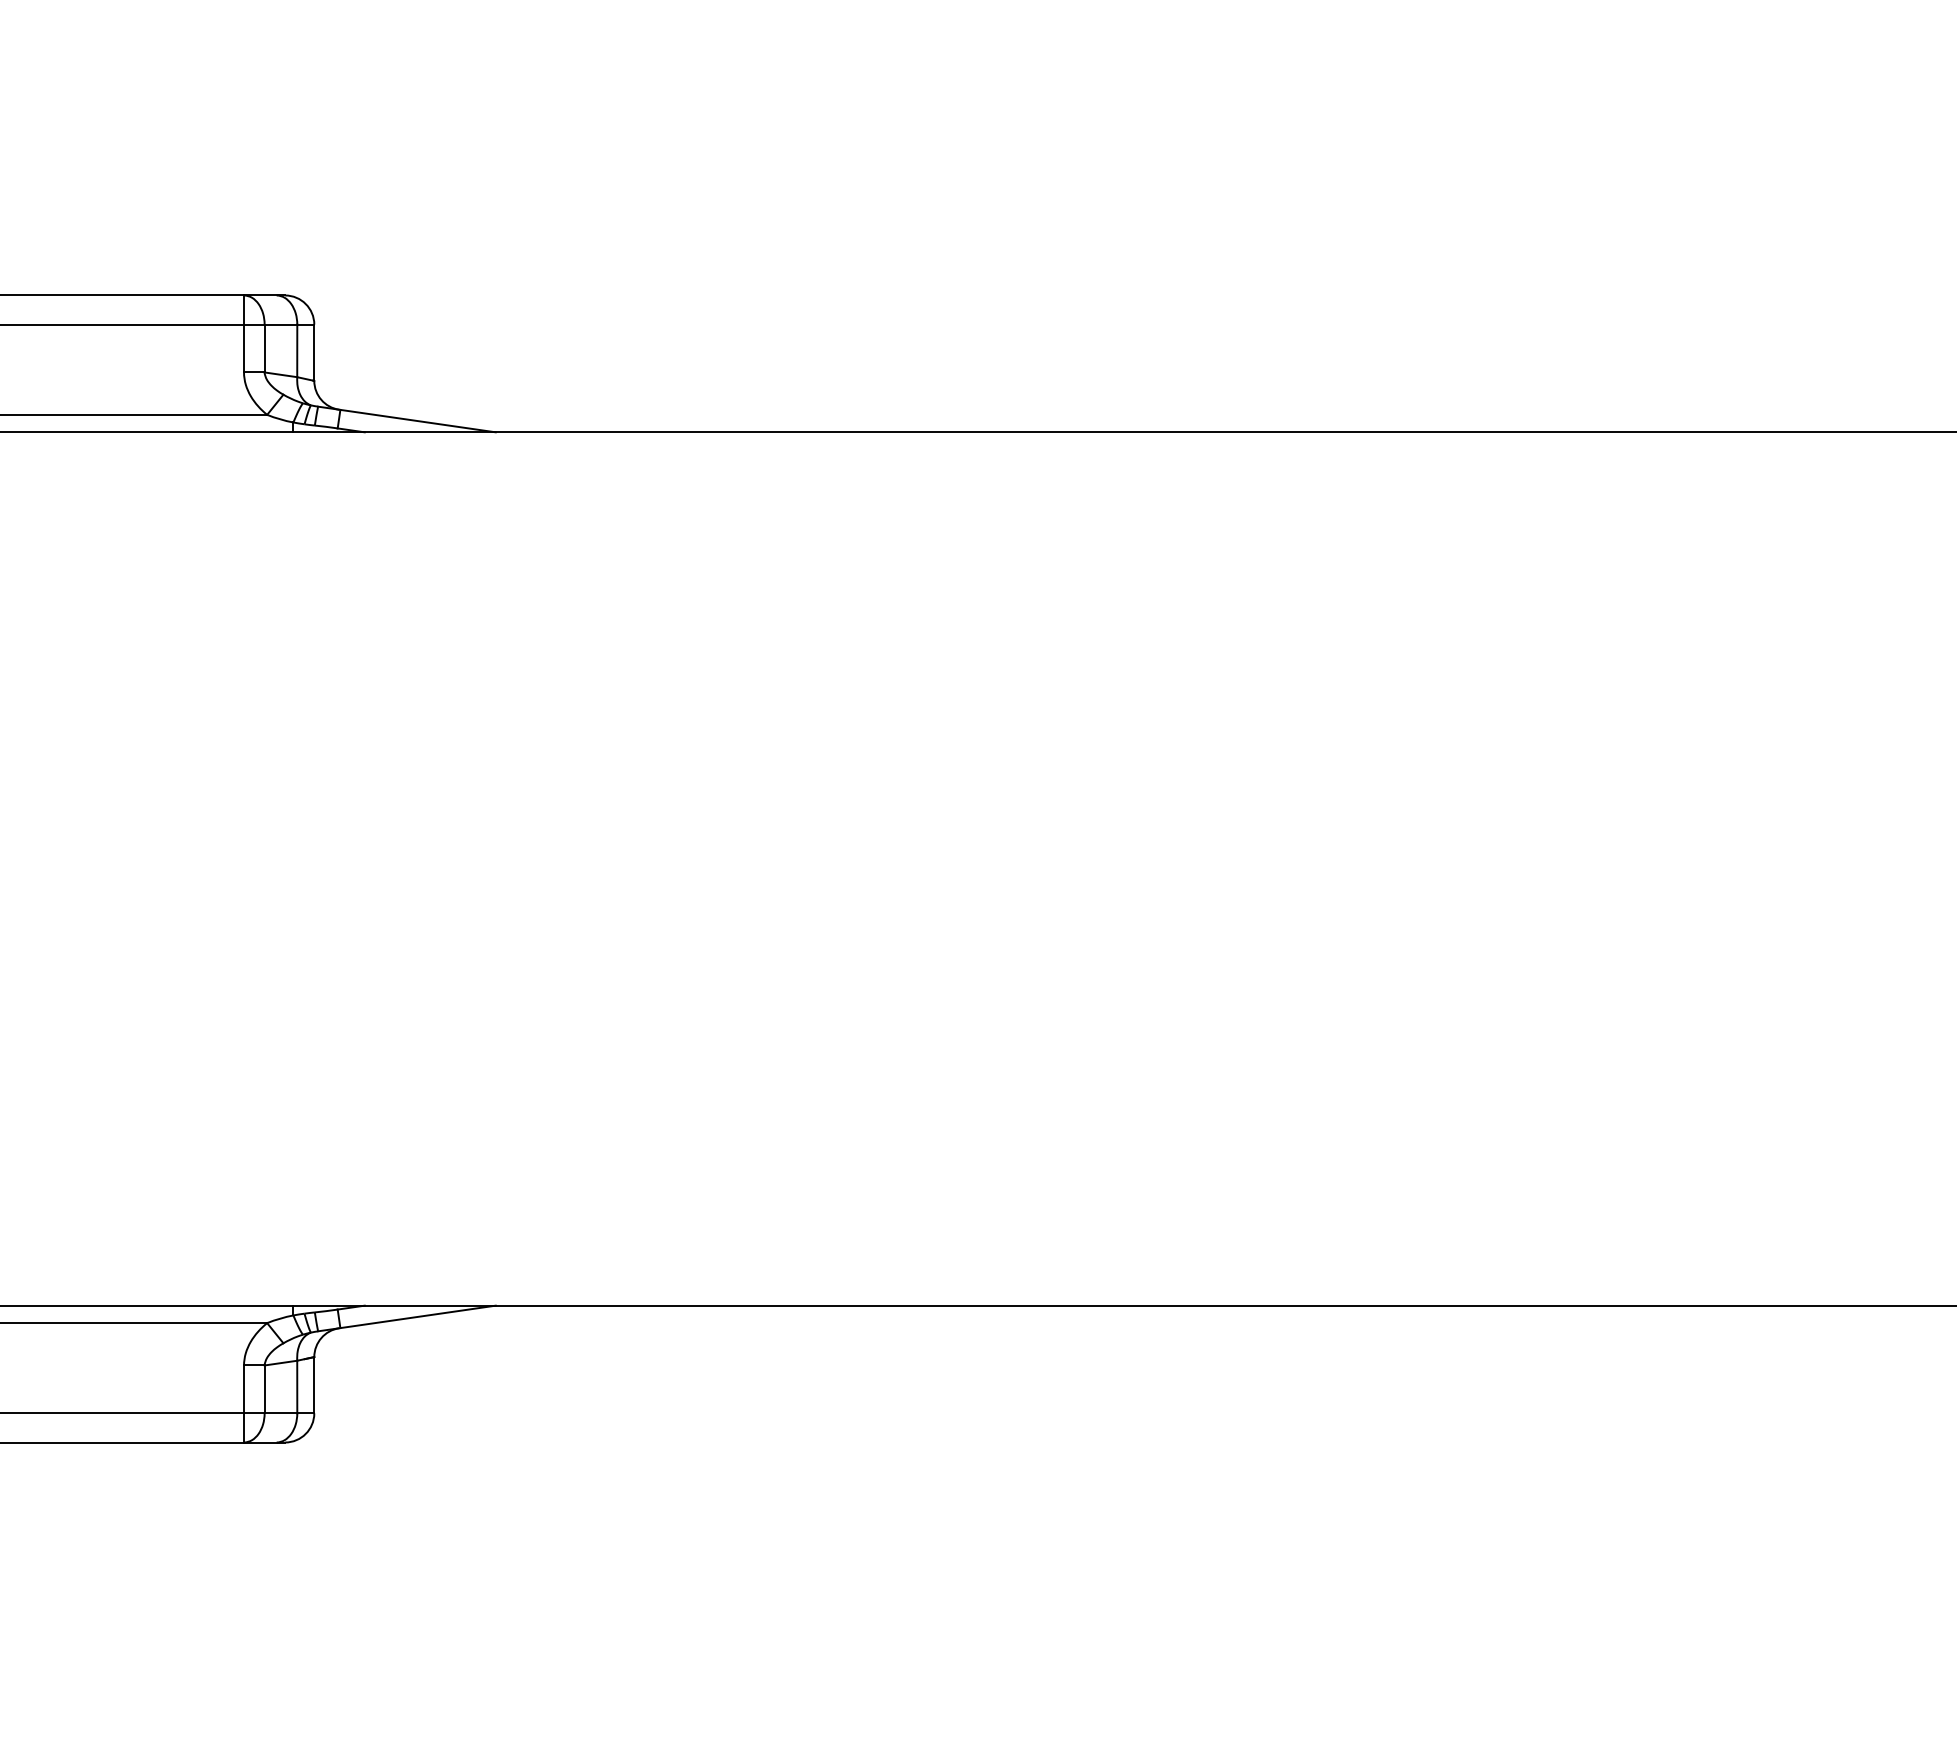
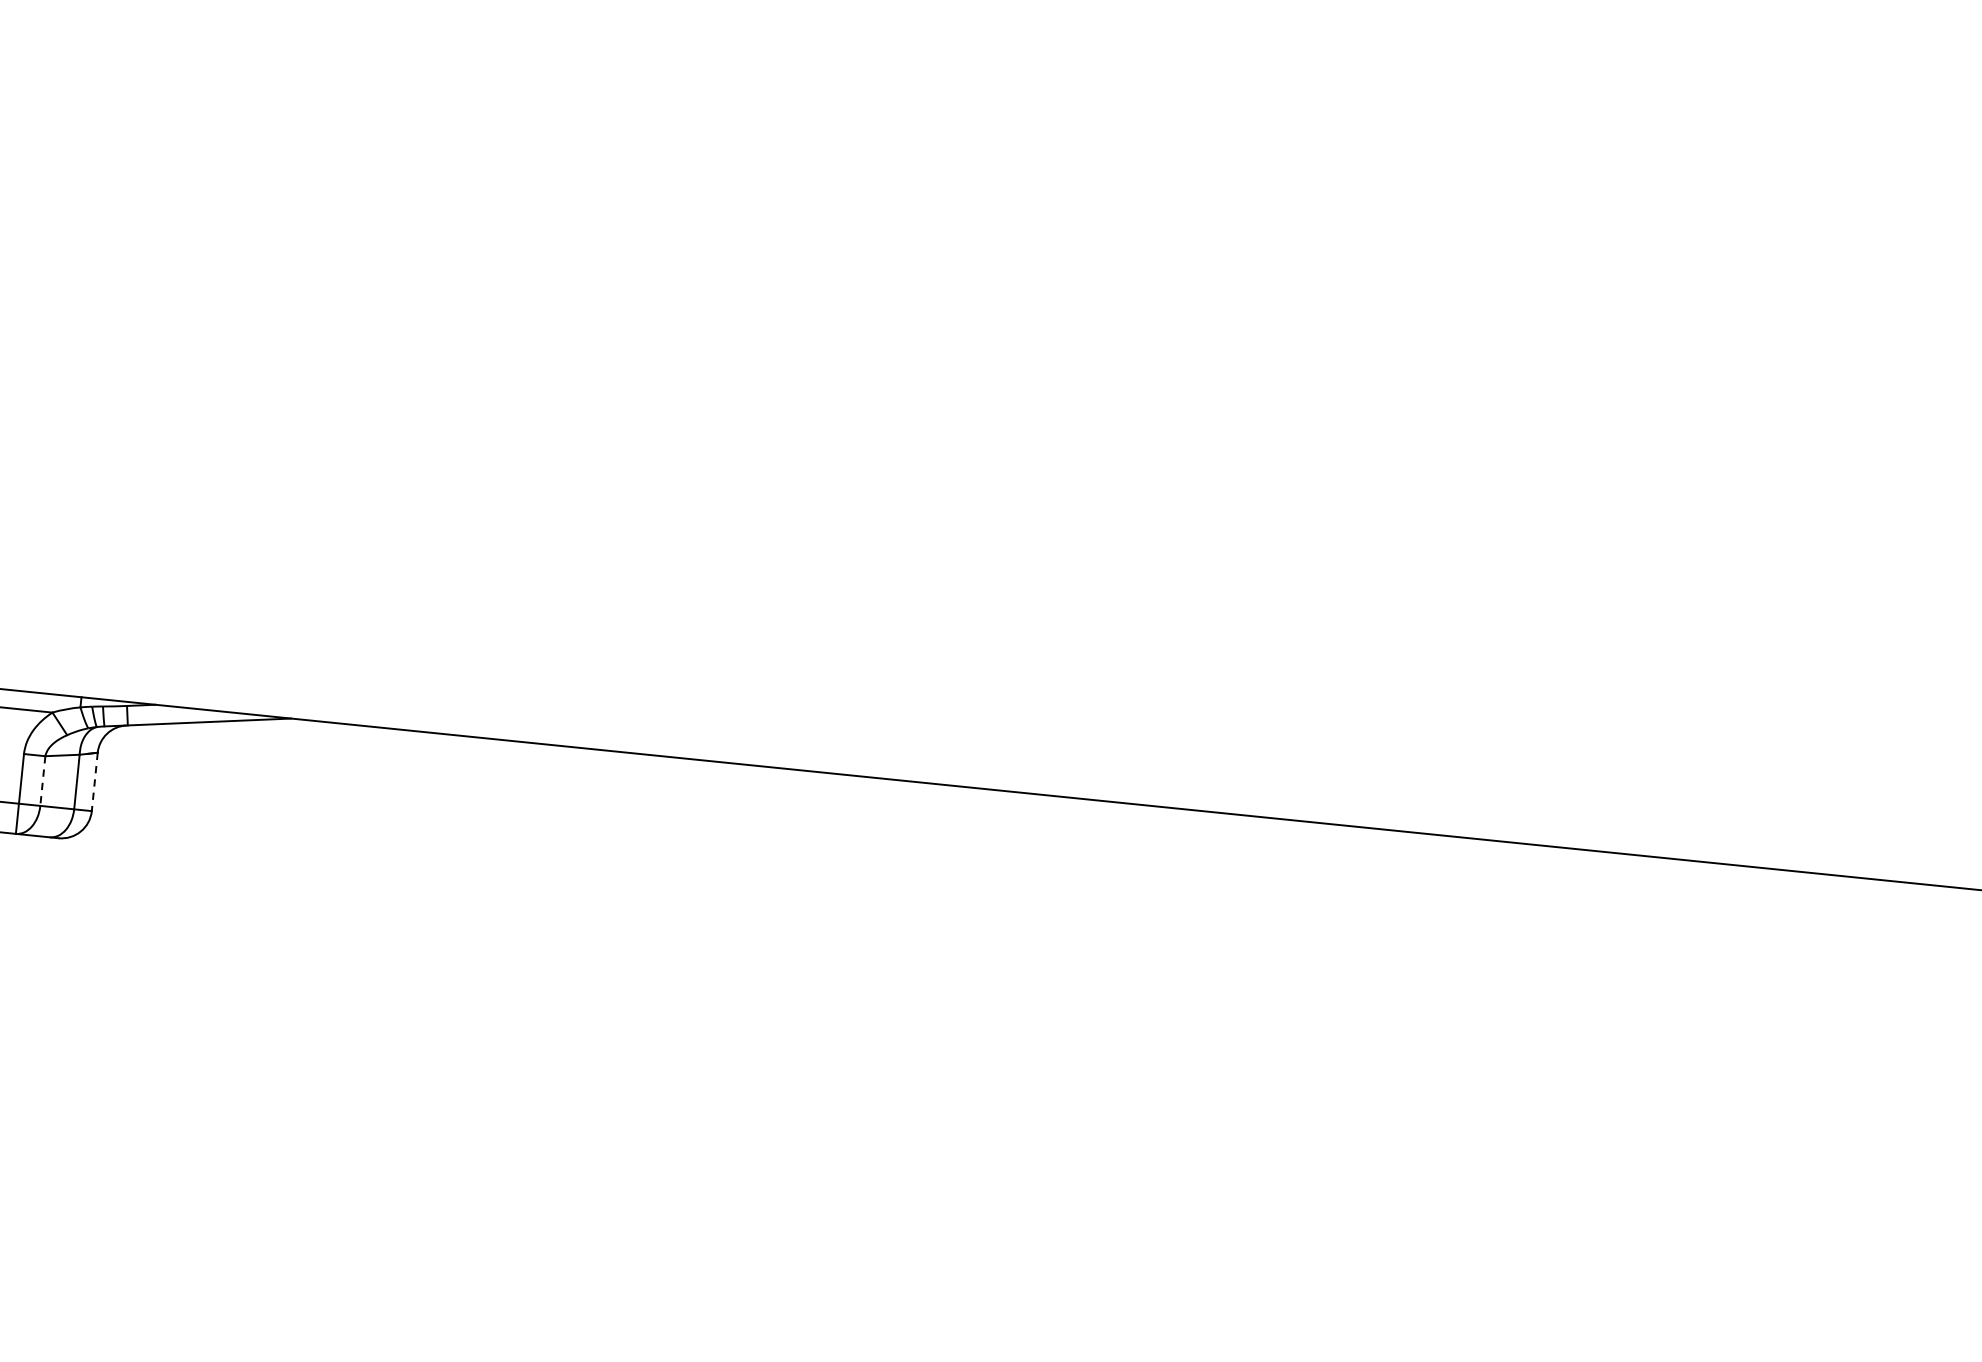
line: (314, 1385) -> (94, 782), solid -> dashed
line: (264, 1389) -> (42, 781), solid -> dashed

